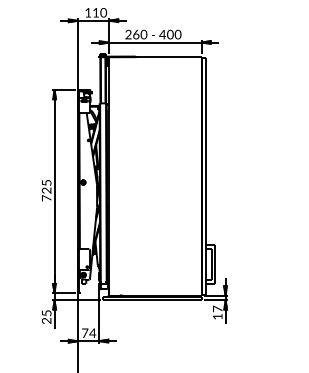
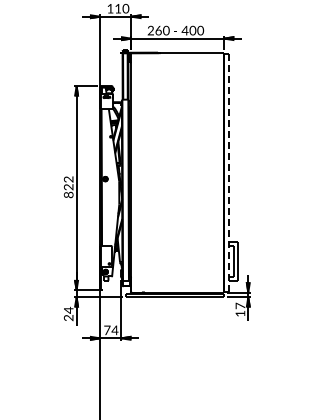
line: (205, 176) -> (228, 173), solid -> dashed
text: (46, 190) -> (68, 187), 725 -> 822
text: (46, 312) -> (68, 309), 25 -> 24

